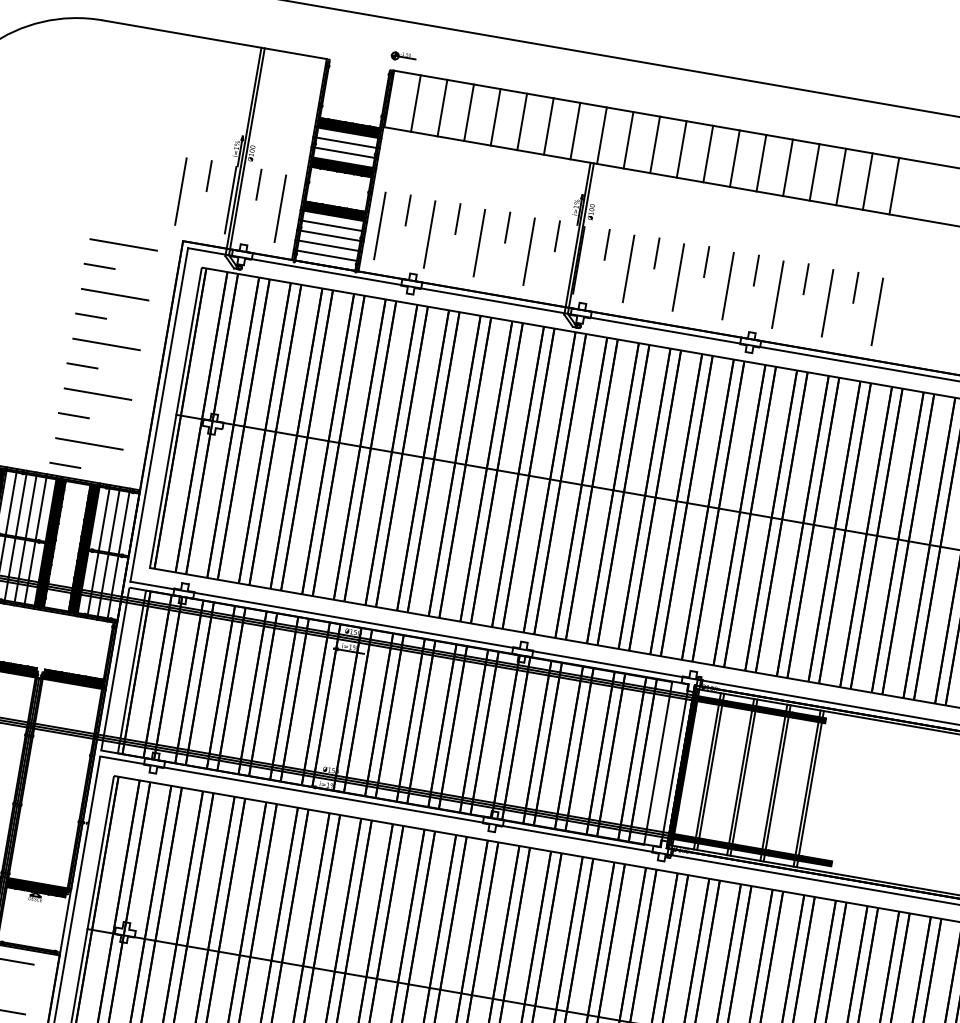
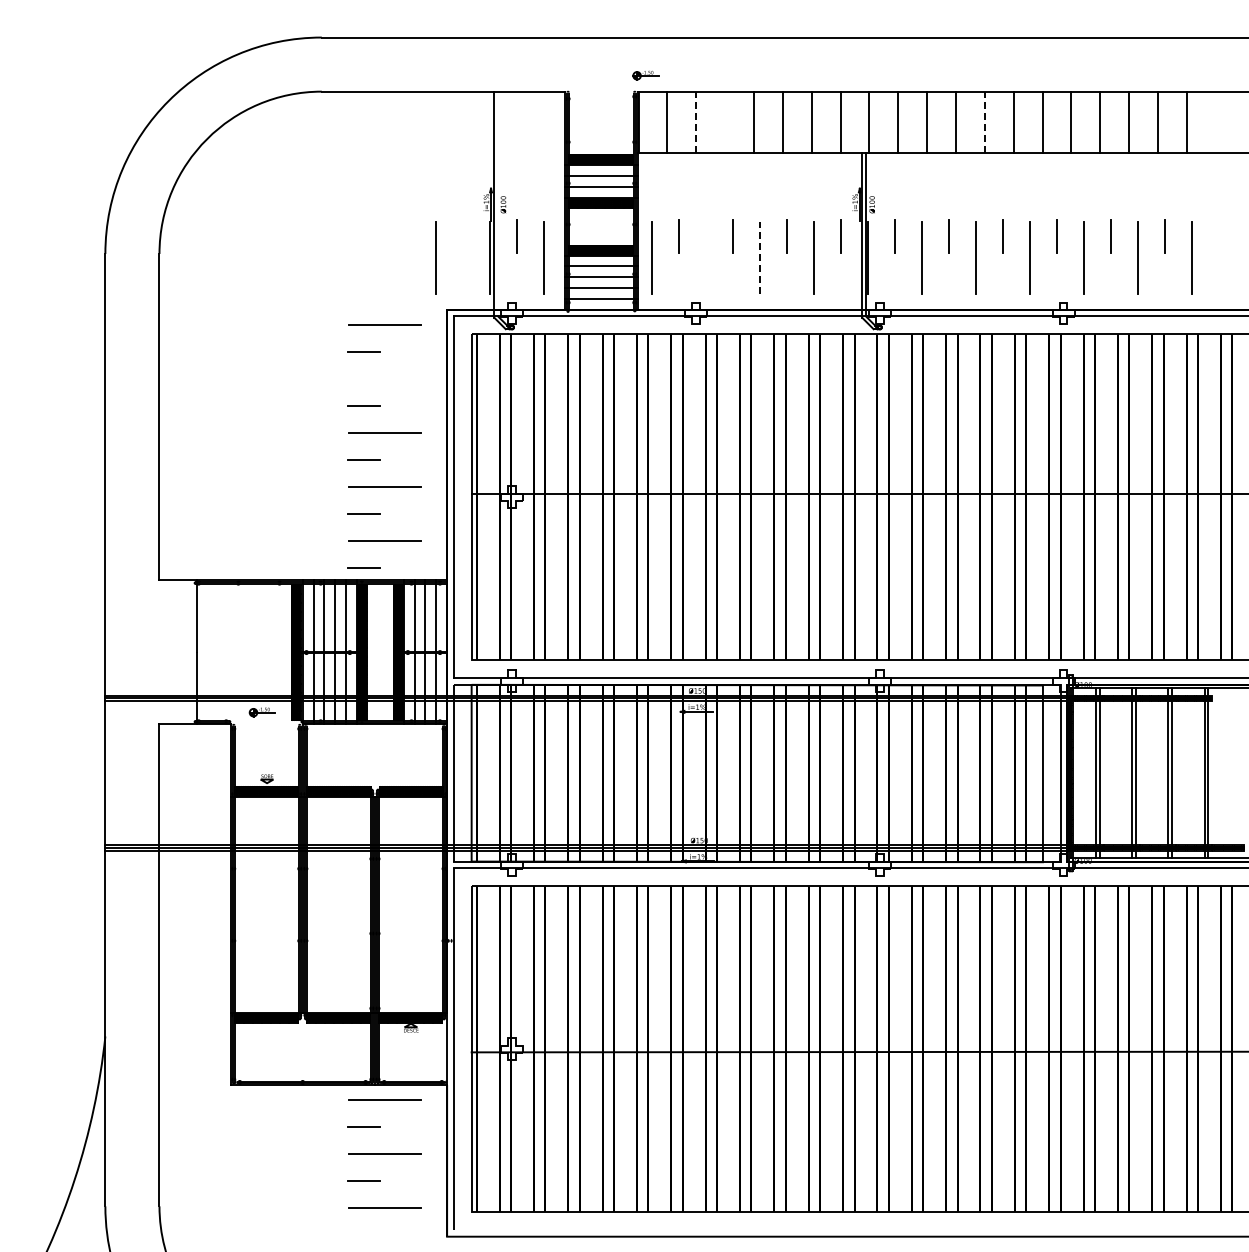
line: (442, 108) -> (696, 122), solid -> dashed
line: (469, 112) -> (725, 121), removed
line: (247, 151) -> (498, 203), removed
line: (707, 154) -> (984, 122), solid -> dashed
line: (208, 176) -> (462, 236), removed
line: (429, 234) -> (705, 257), removed
line: (479, 242) -> (759, 257), solid -> dashed
line: (115, 294) -> (385, 378), removed

